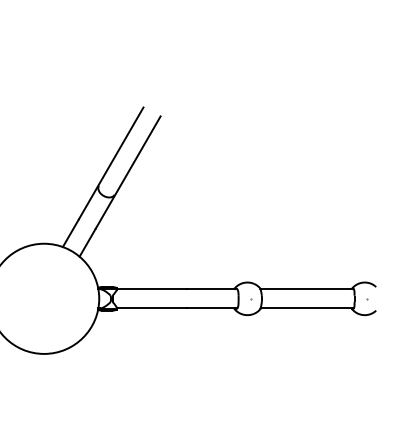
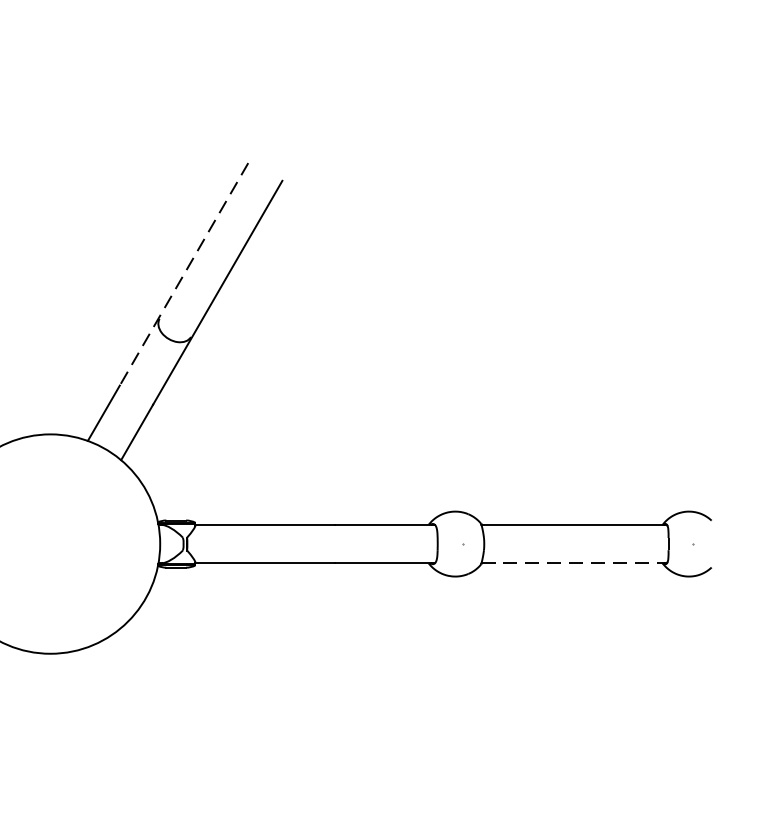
line: (111, 163) -> (184, 274), solid -> dashed
line: (307, 308) -> (574, 563), solid -> dashed

